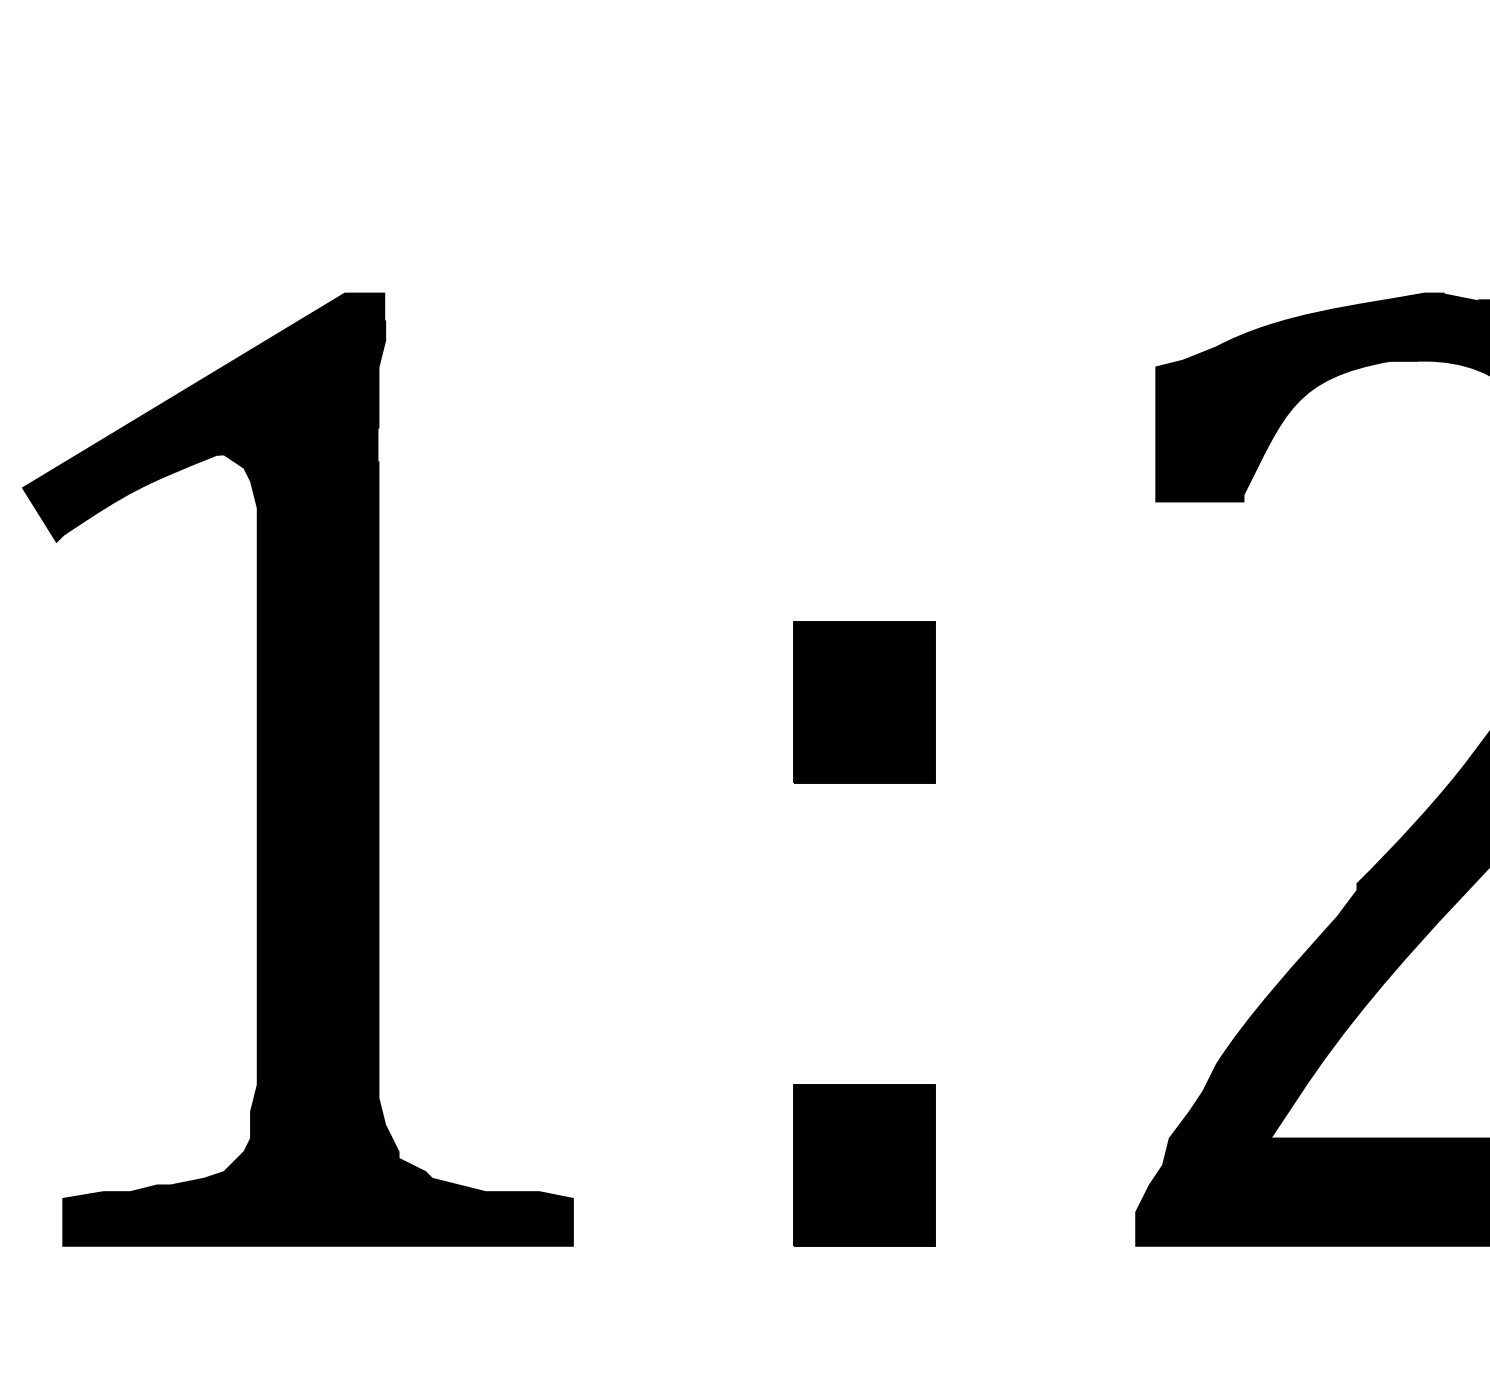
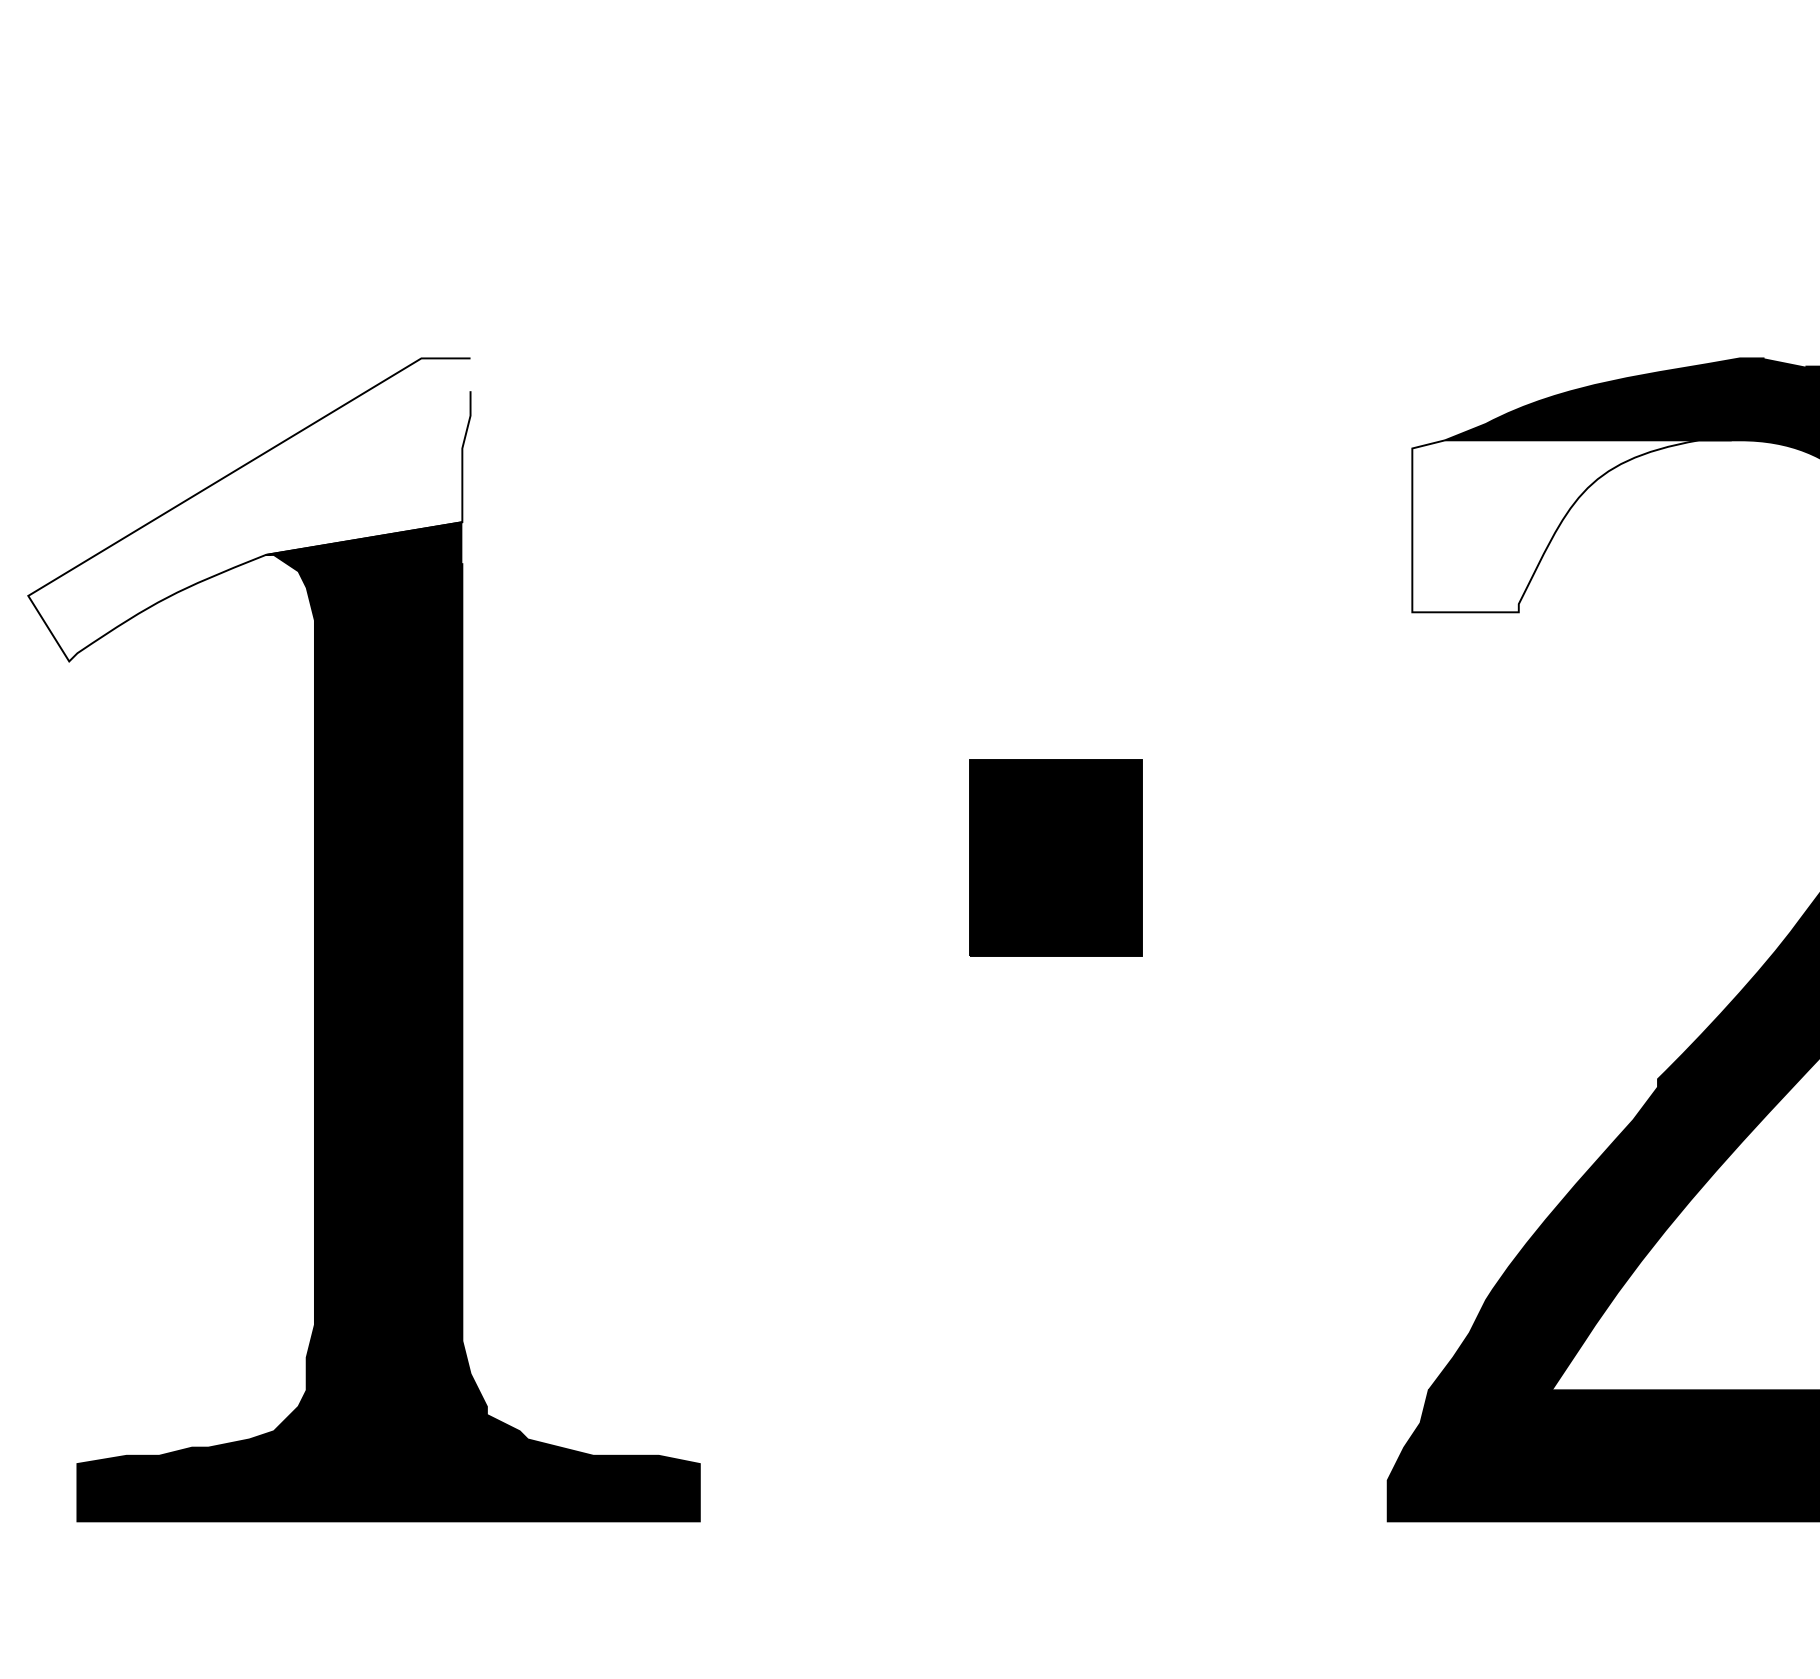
fill: (204, 417) -> (249, 509), removed
fill: (1286, 431) -> (1571, 526), removed
part: (864, 1164) -> (1055, 1422), removed

